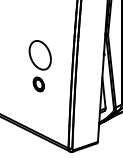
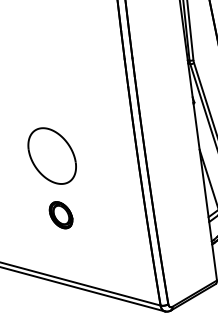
part: (39, 66) -> (55, 178), moved

